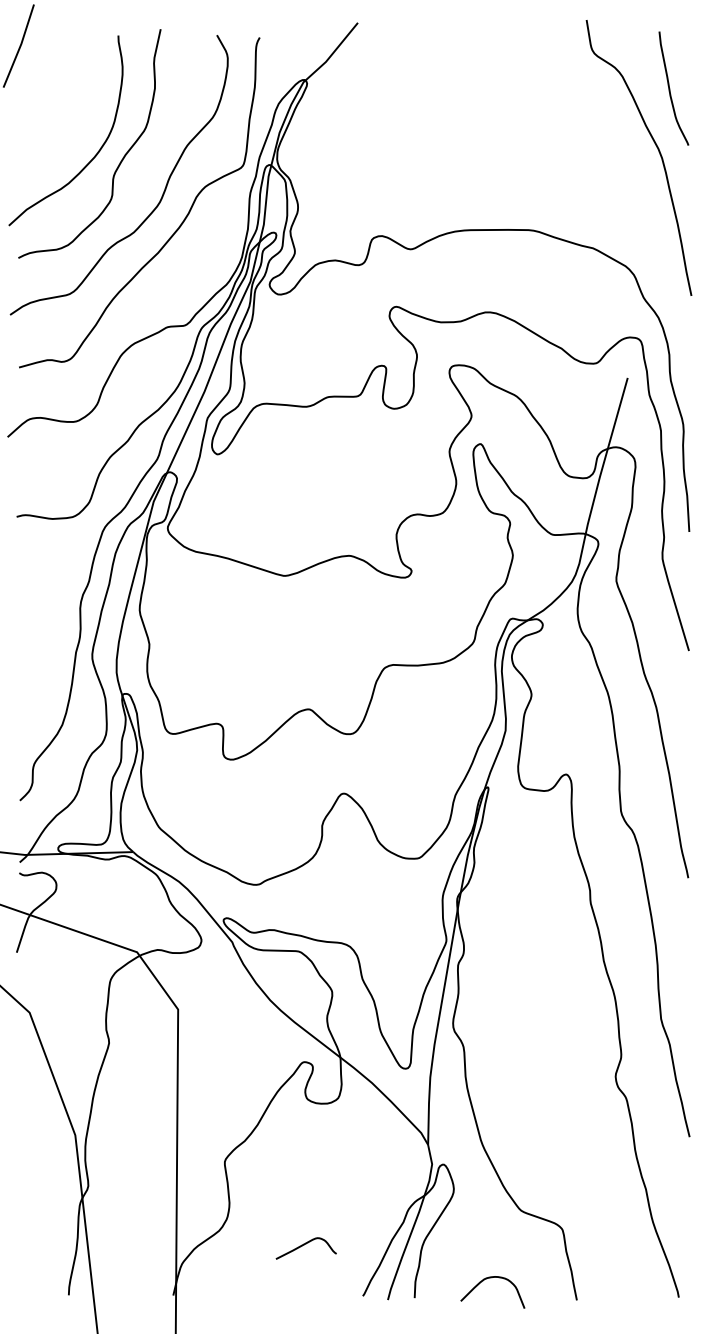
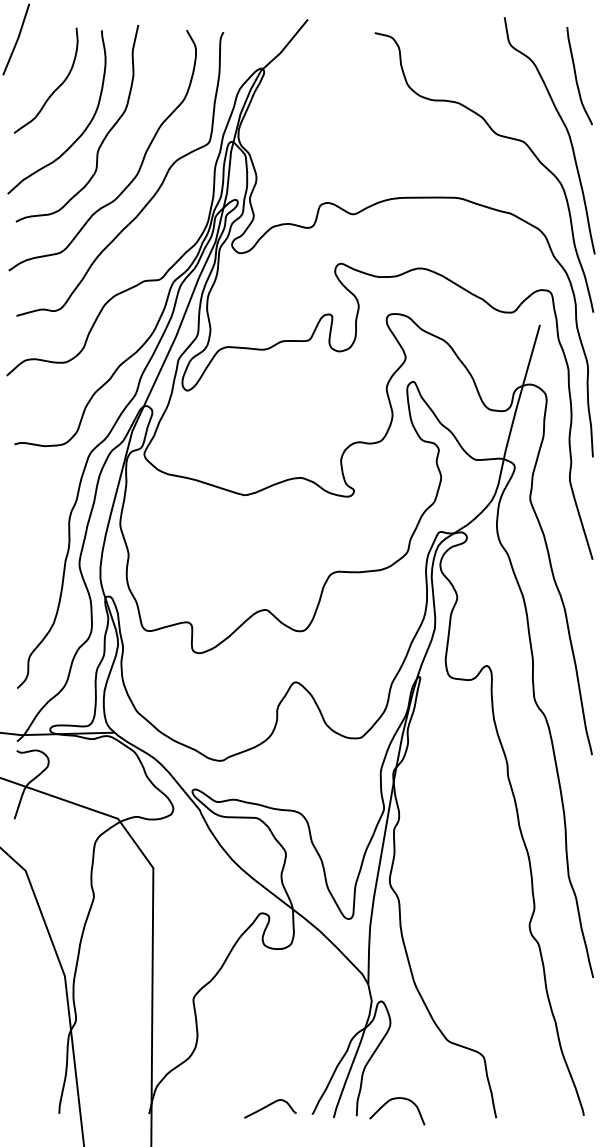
curve: (64, 103) -> (55, 88), added
curve: (579, 158) -> (498, 136), added
curve: (304, 1245) -> (268, 1106), moved
curve: (491, 1278) -> (396, 1099), moved

